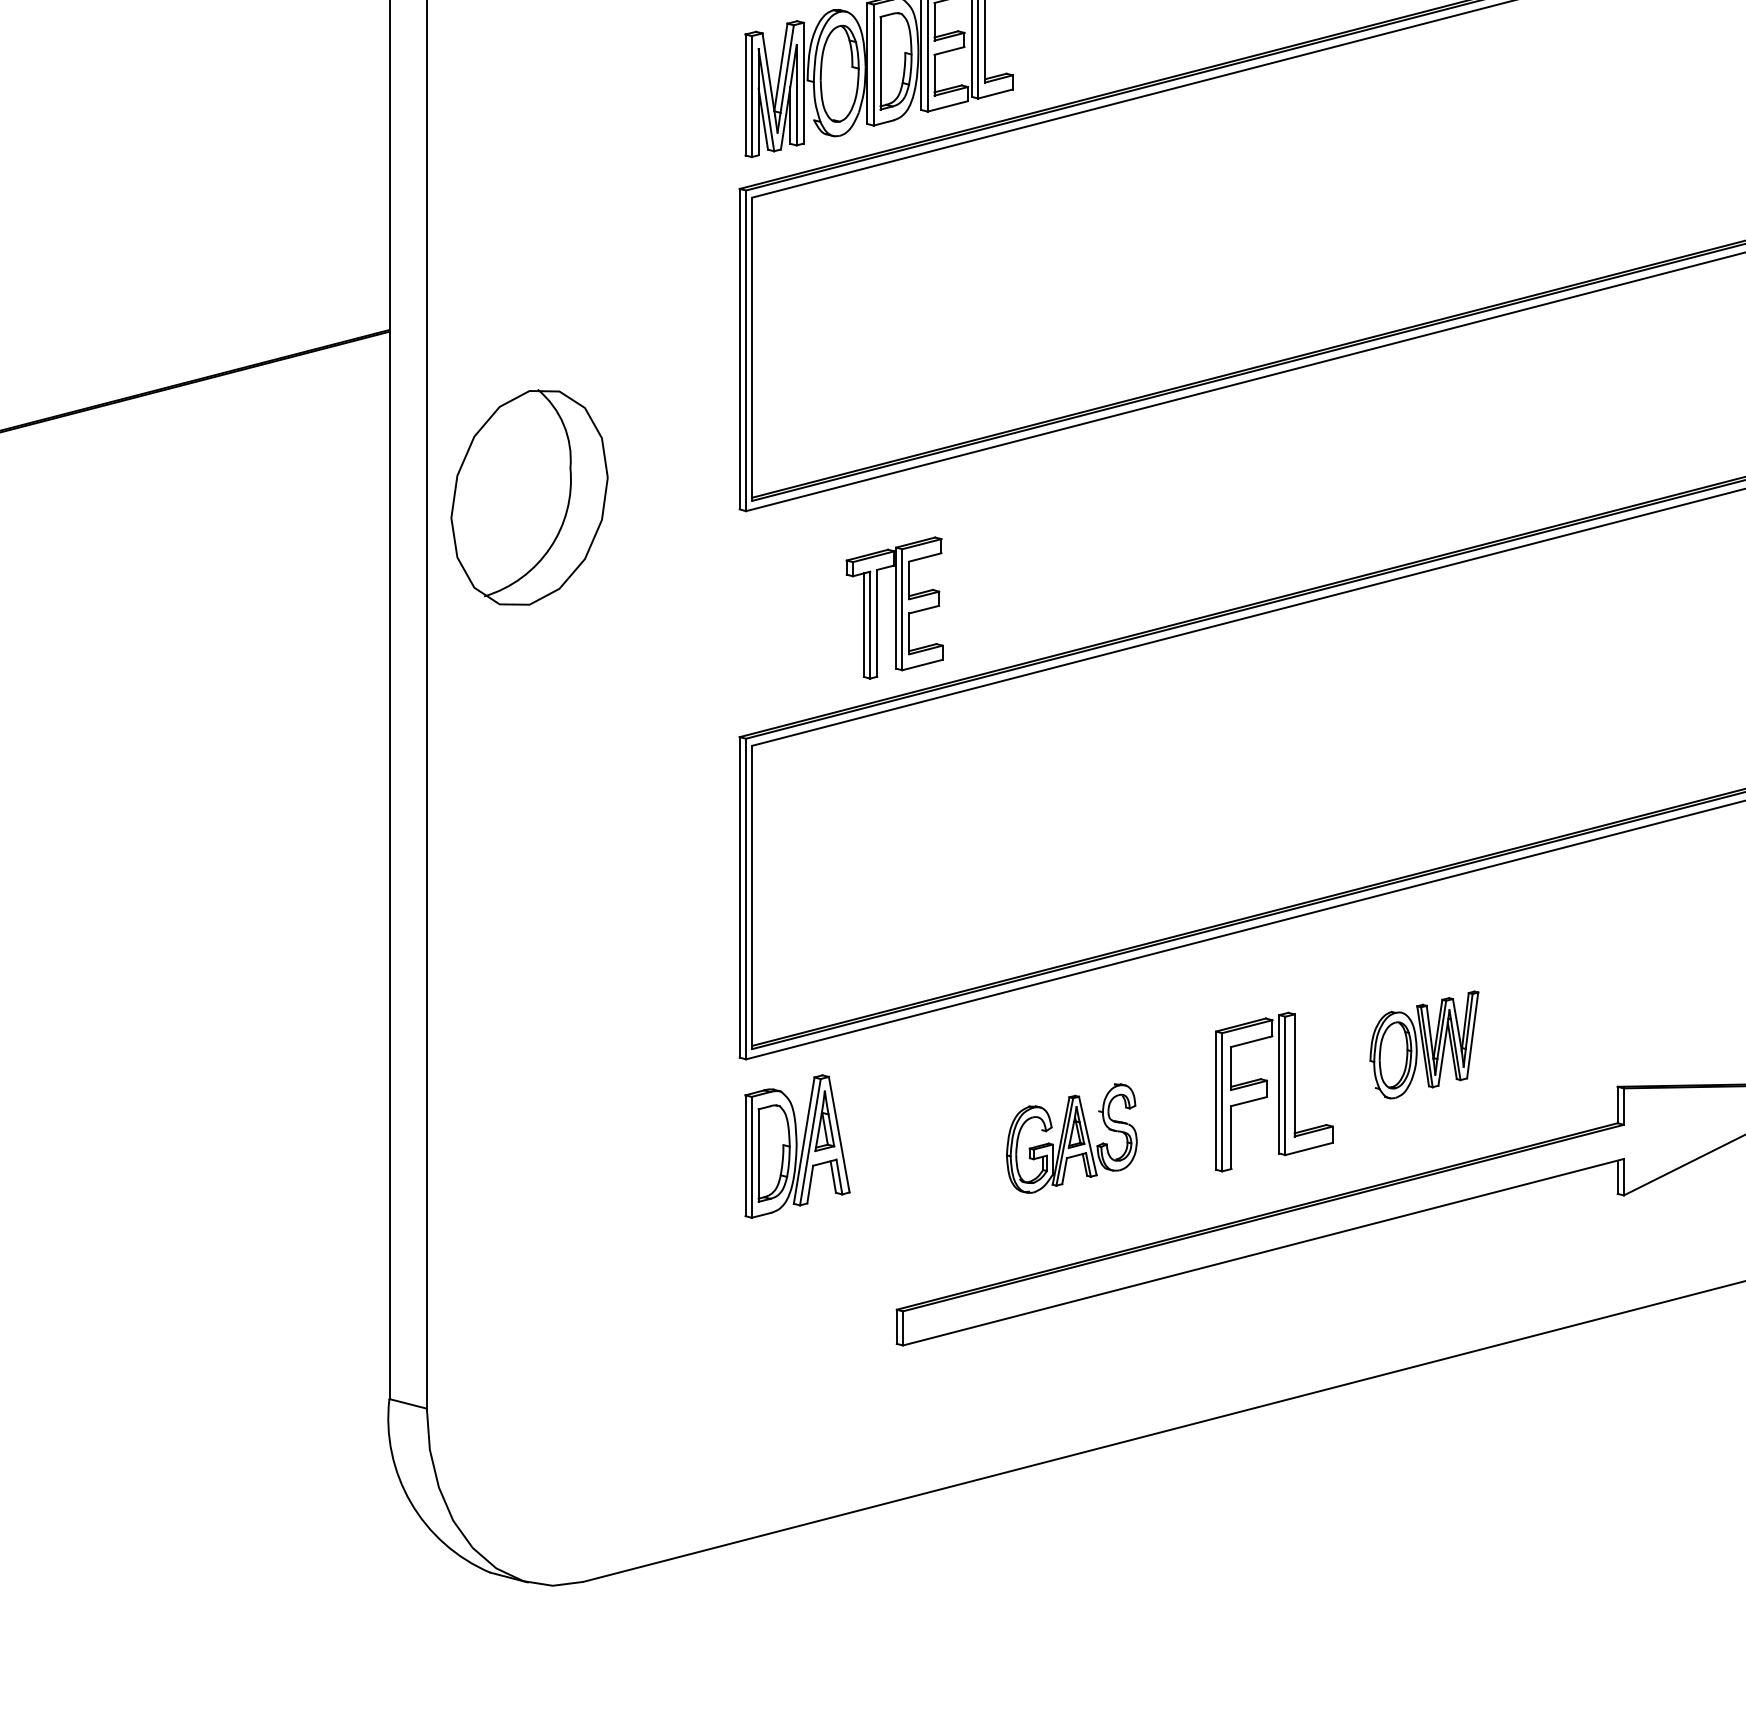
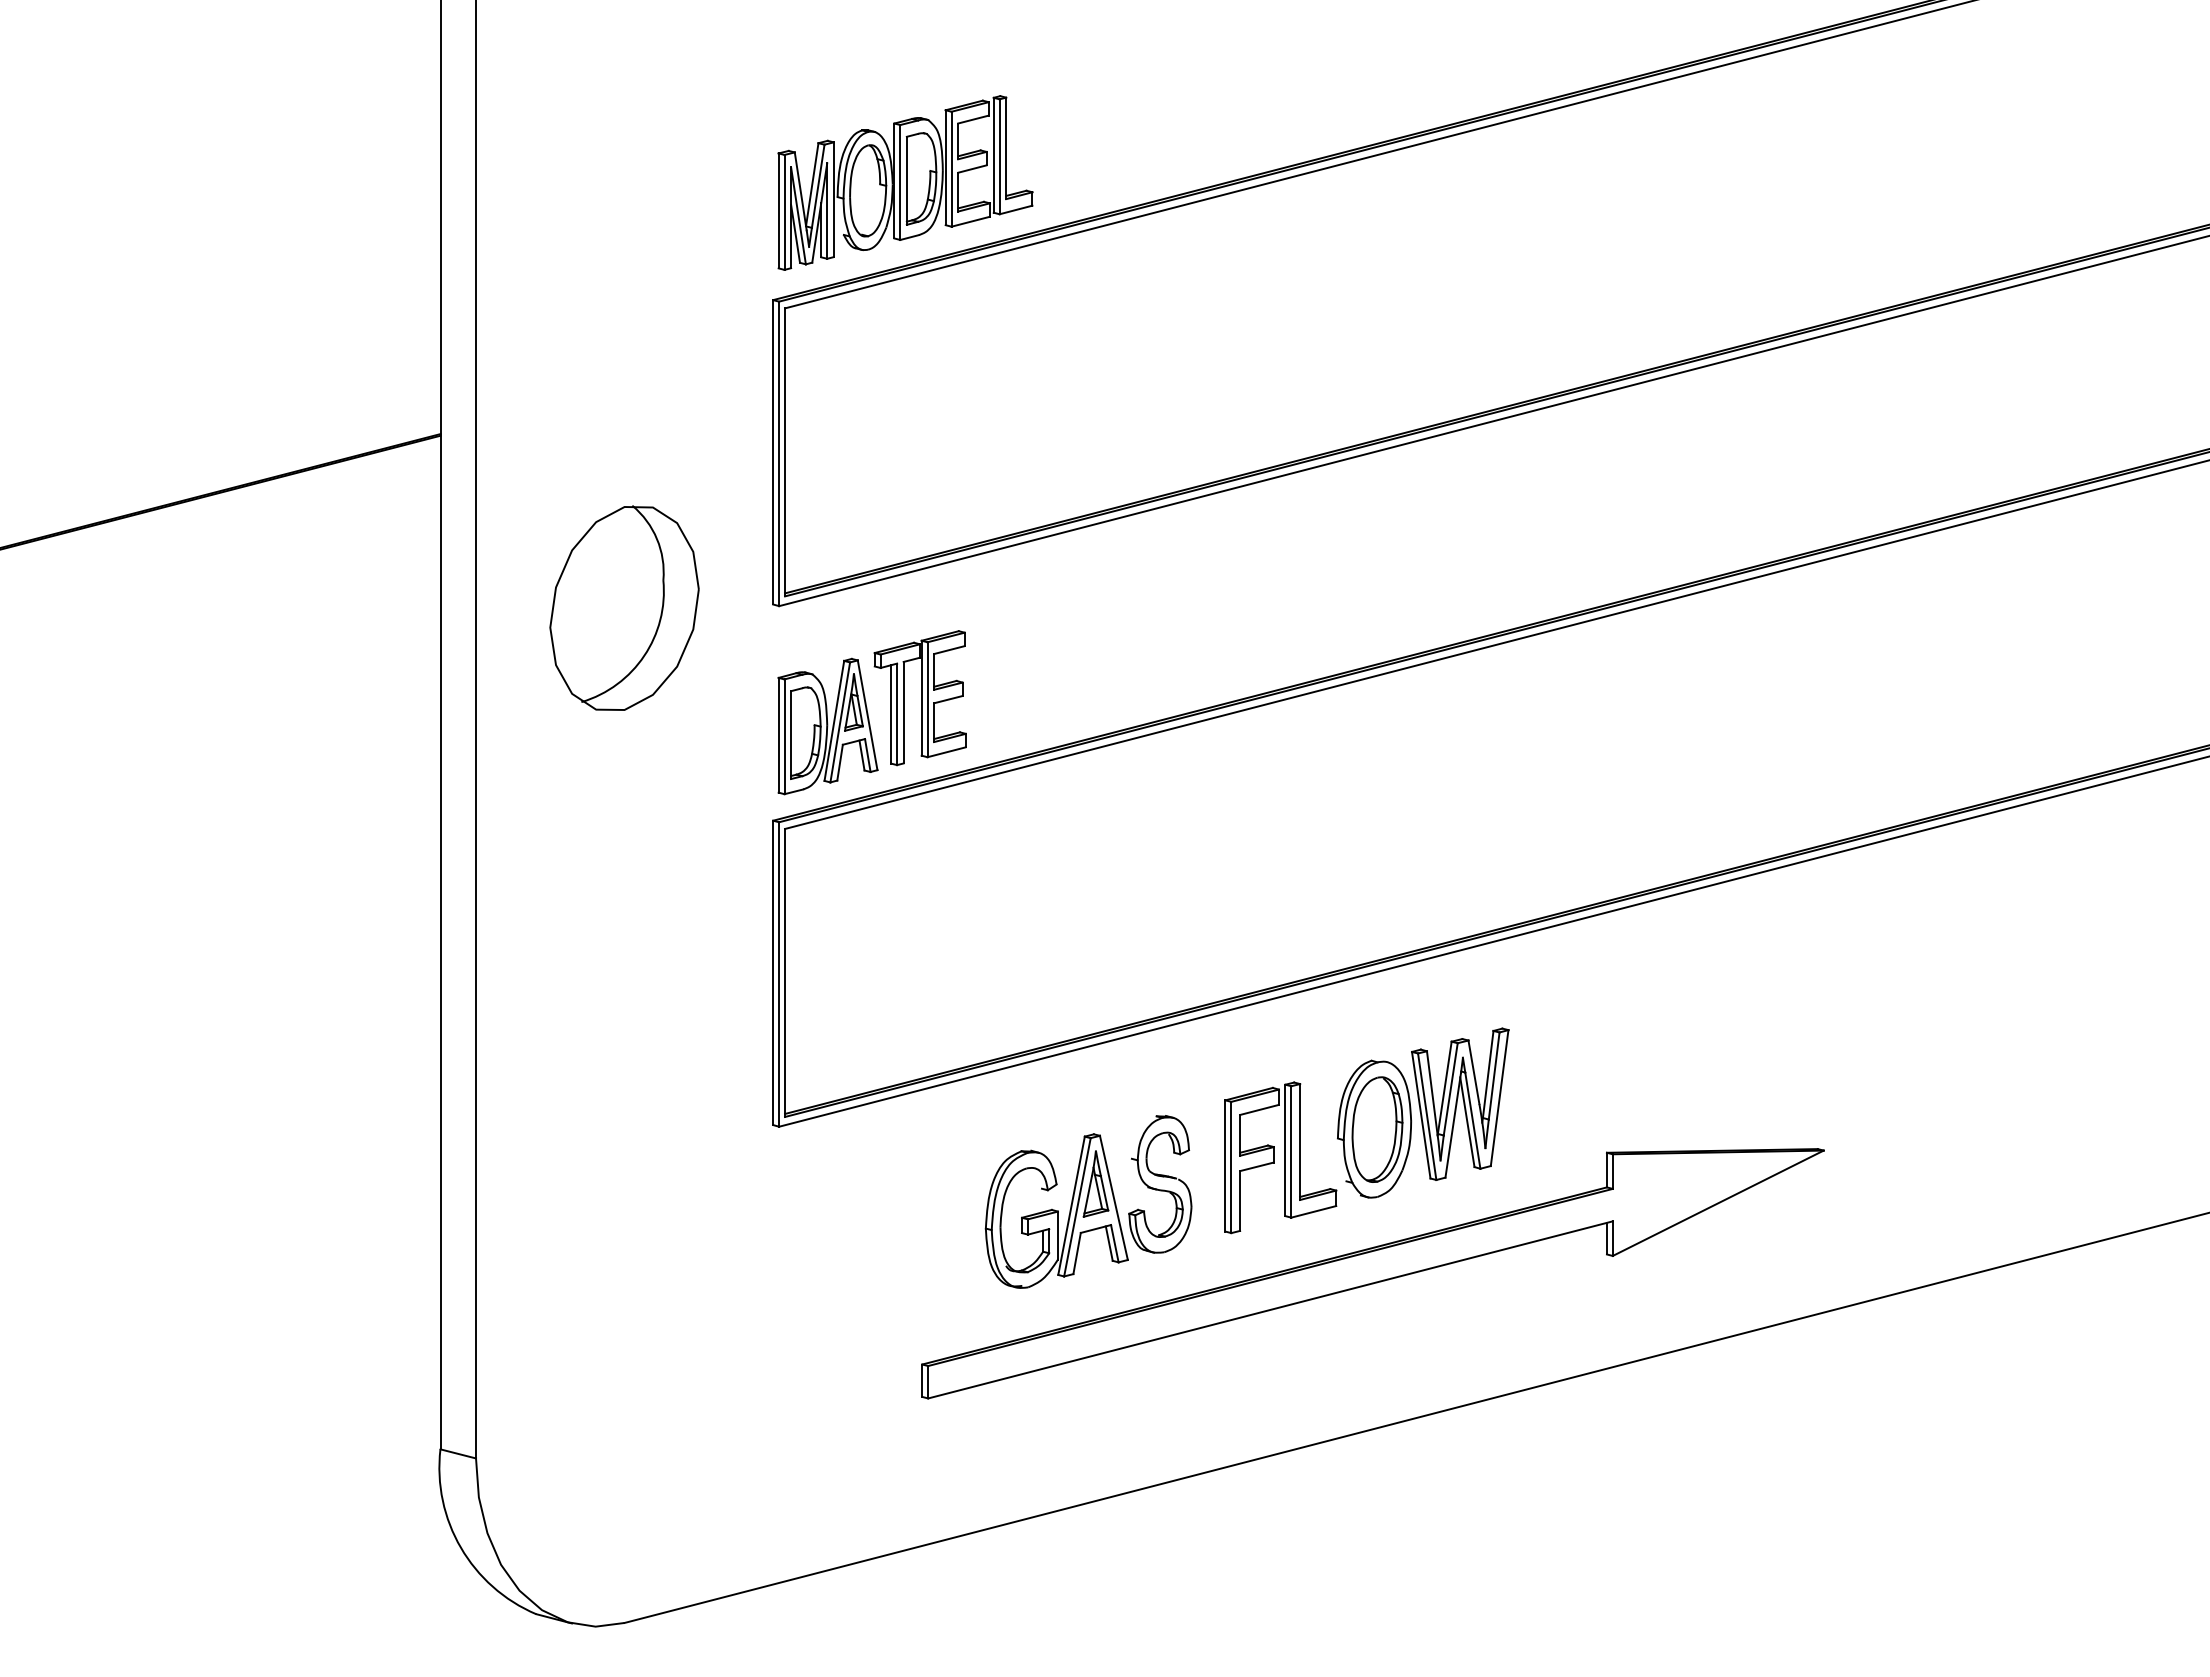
part: (529, 496) -> (624, 607), moved
part: (1424, 1044) -> (1423, 1112), size x1.67
part: (1071, 1138) -> (1088, 1201), size x1.67
part: (796, 1146) -> (827, 726), moved

